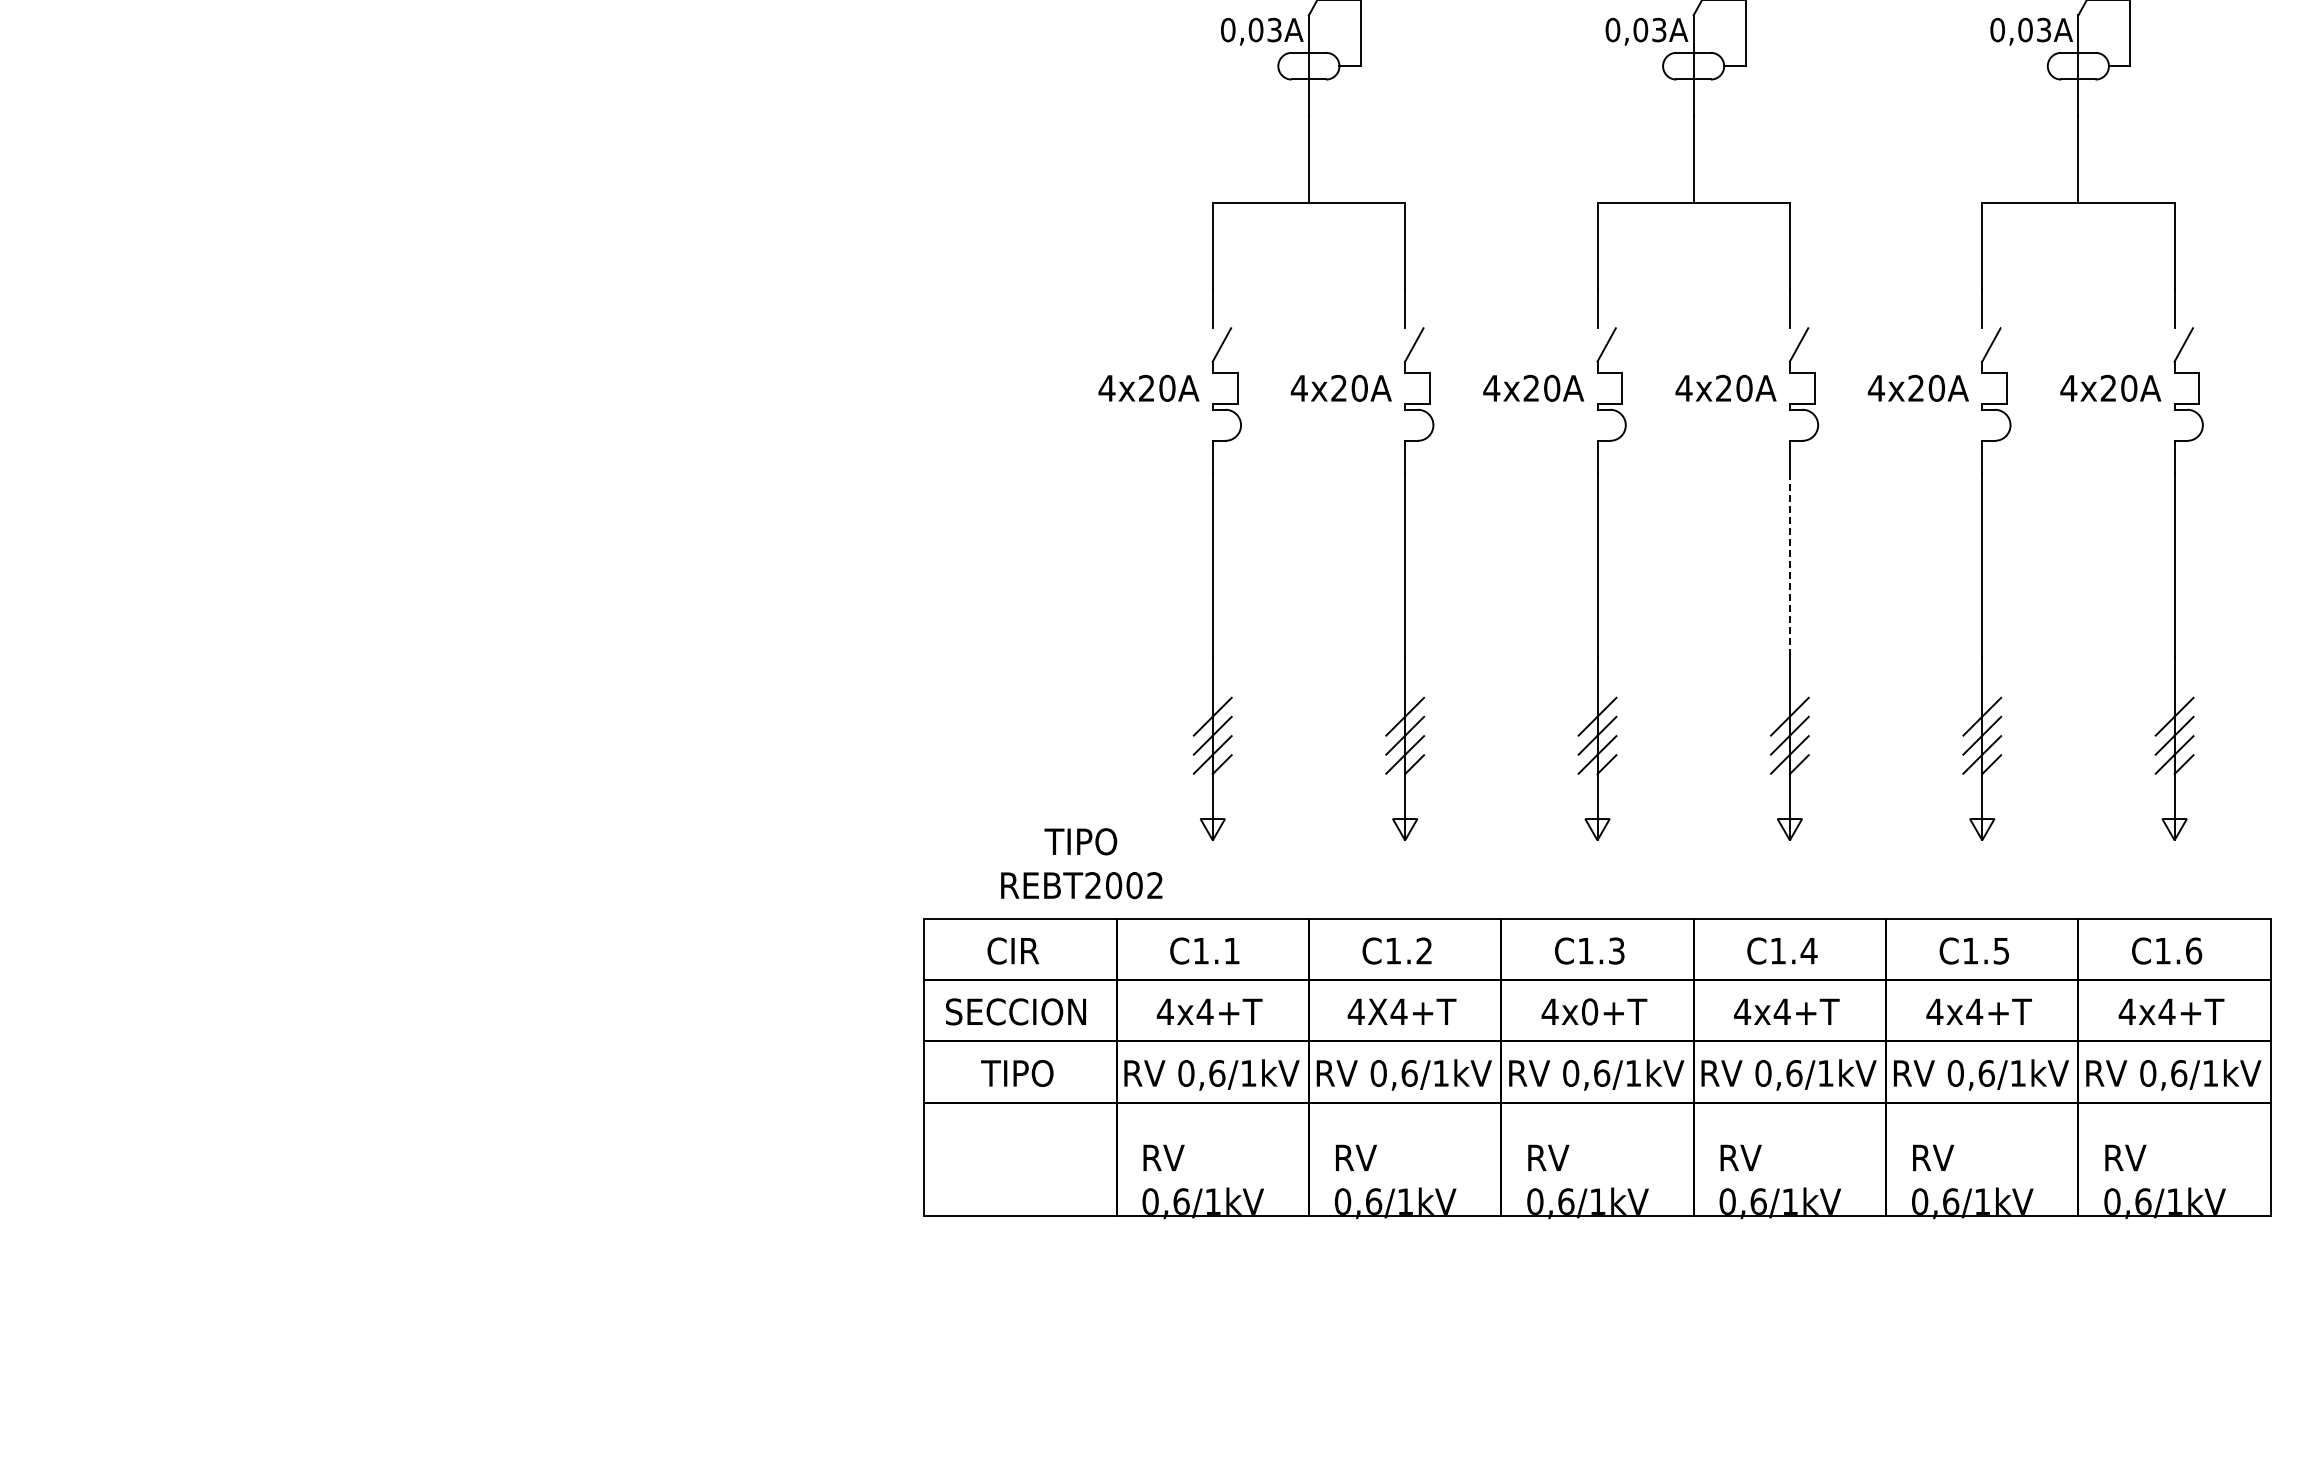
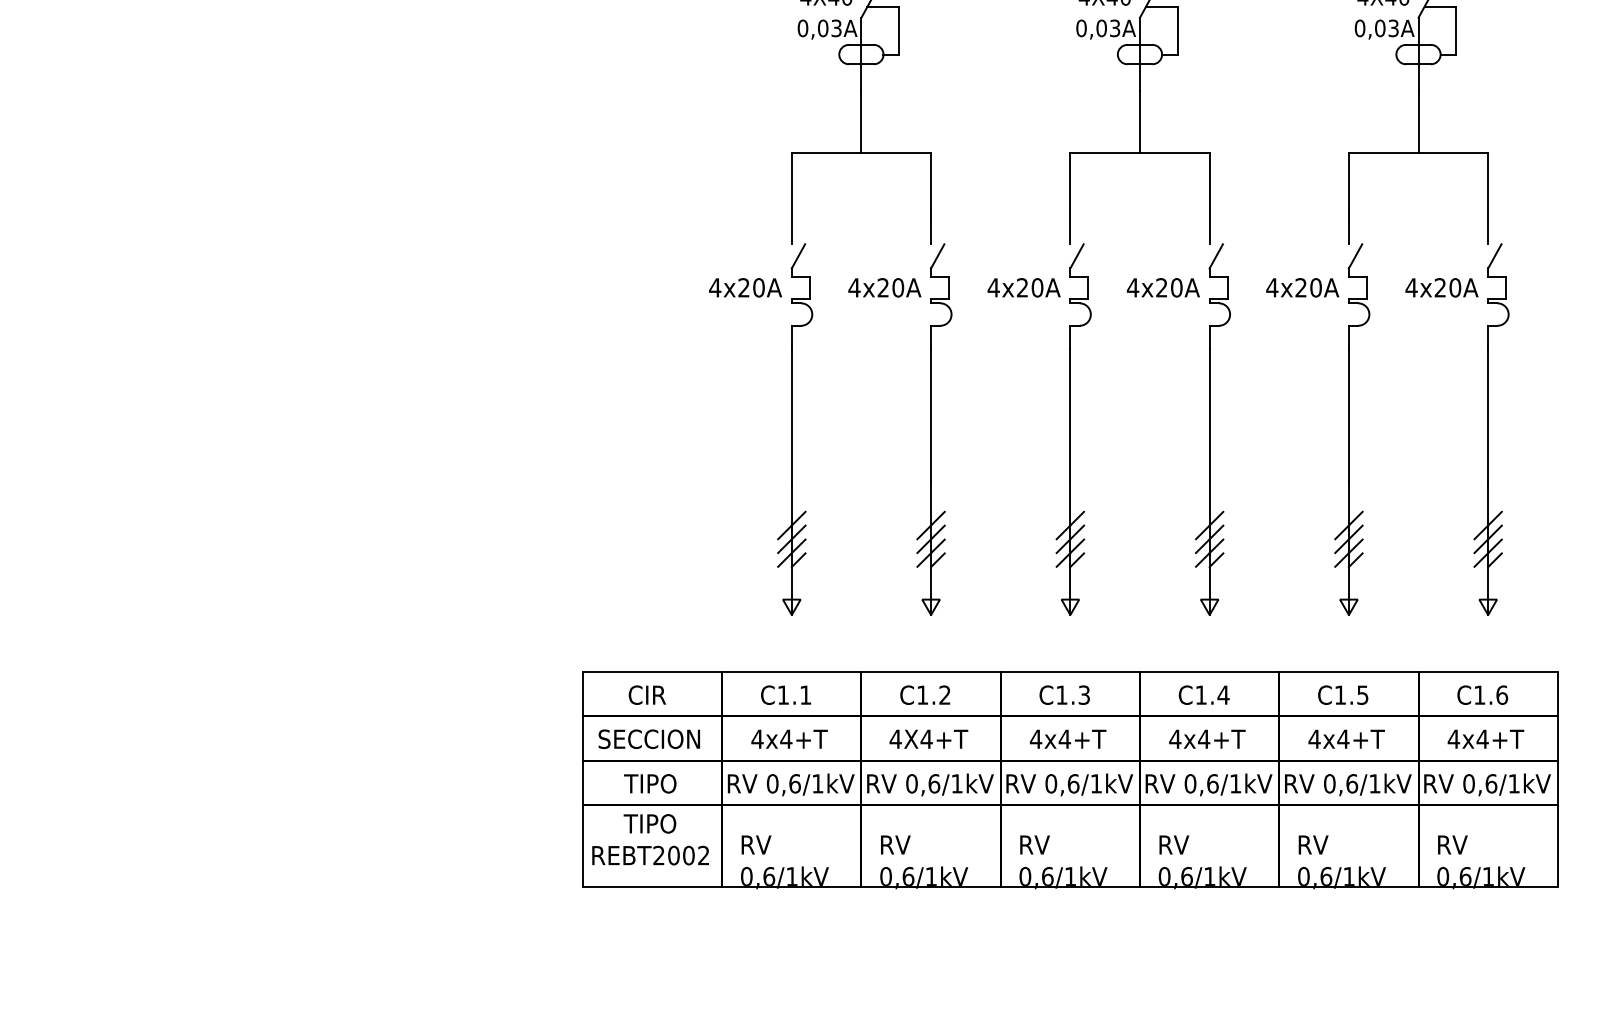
line: (1789, 564) -> (1209, 415), dashed -> solid
text: (1081, 863) -> (650, 839), moved
text: (1589, 1011) -> (1064, 738), 4x0+T -> 4x4+T

